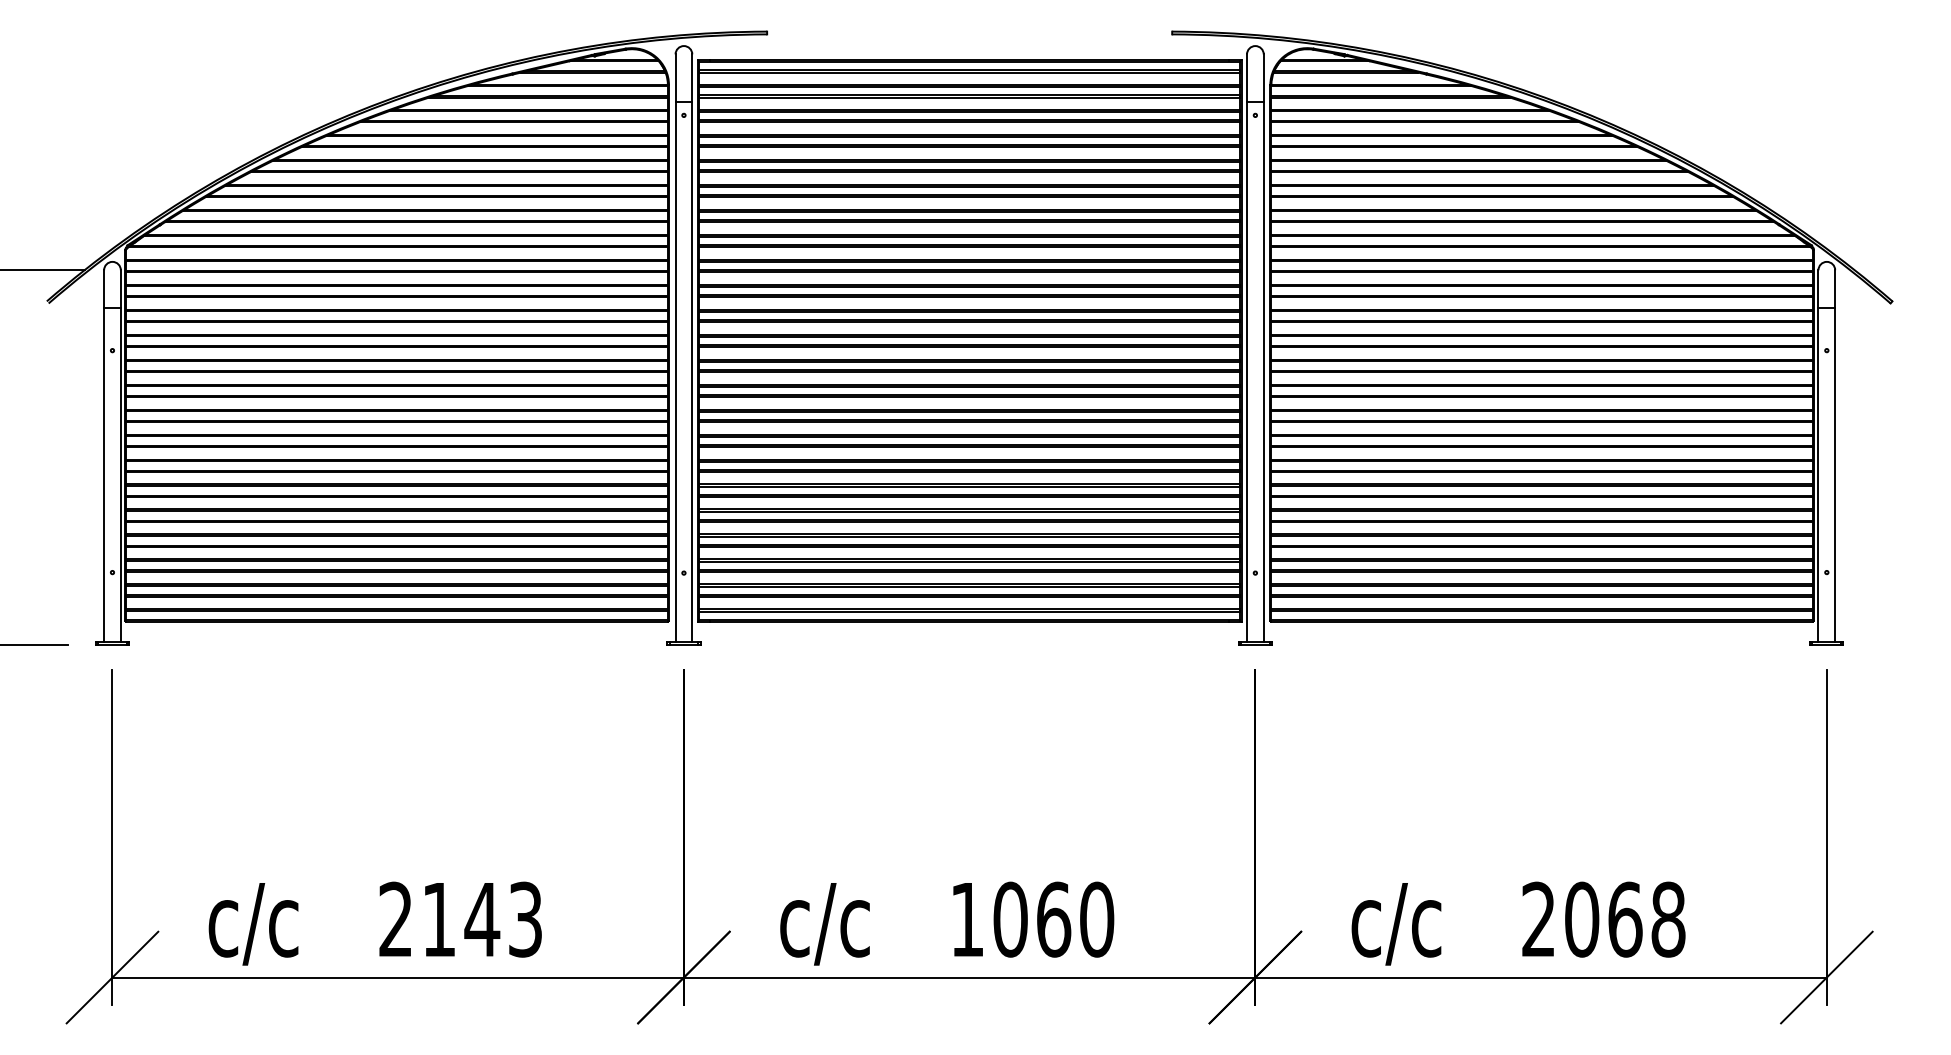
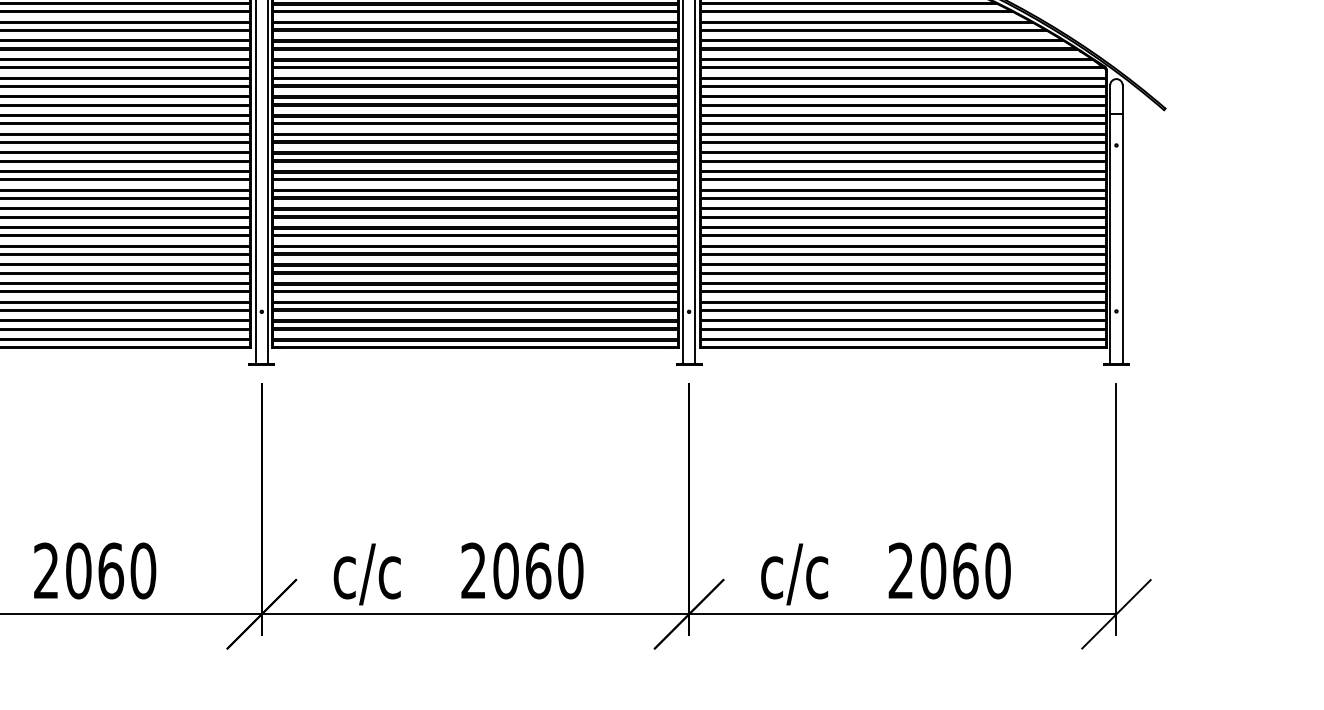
text: (966, 918) -> (473, 570), 1060 -> 2060
text: (482, 919) -> (111, 570), 2143 -> 2060
text: (1668, 919) -> (998, 570), 2068 -> 2060

